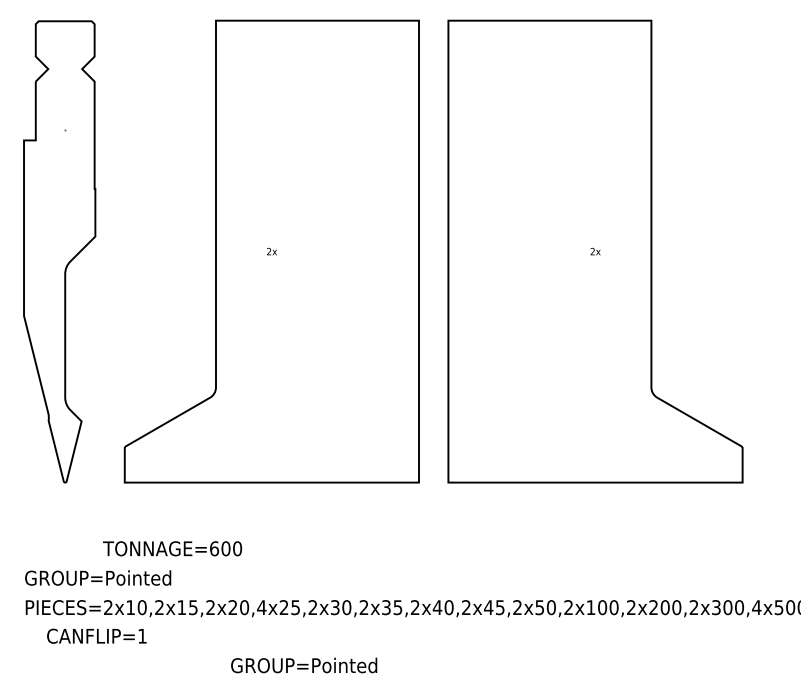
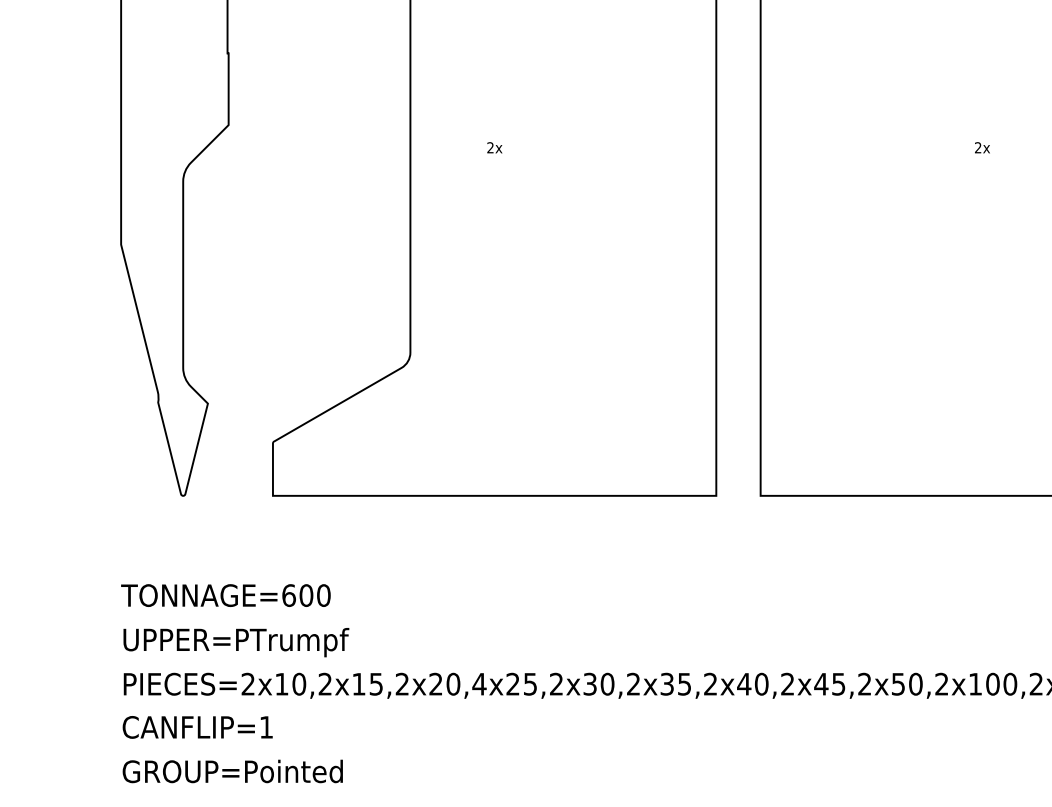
text: (172, 548) -> (225, 595), moved
text: (100, 579) -> (236, 641), GROUP=Pointed -> UPPER=PTrumpf
text: (96, 635) -> (197, 726), moved
text: (304, 665) -> (233, 771), moved

